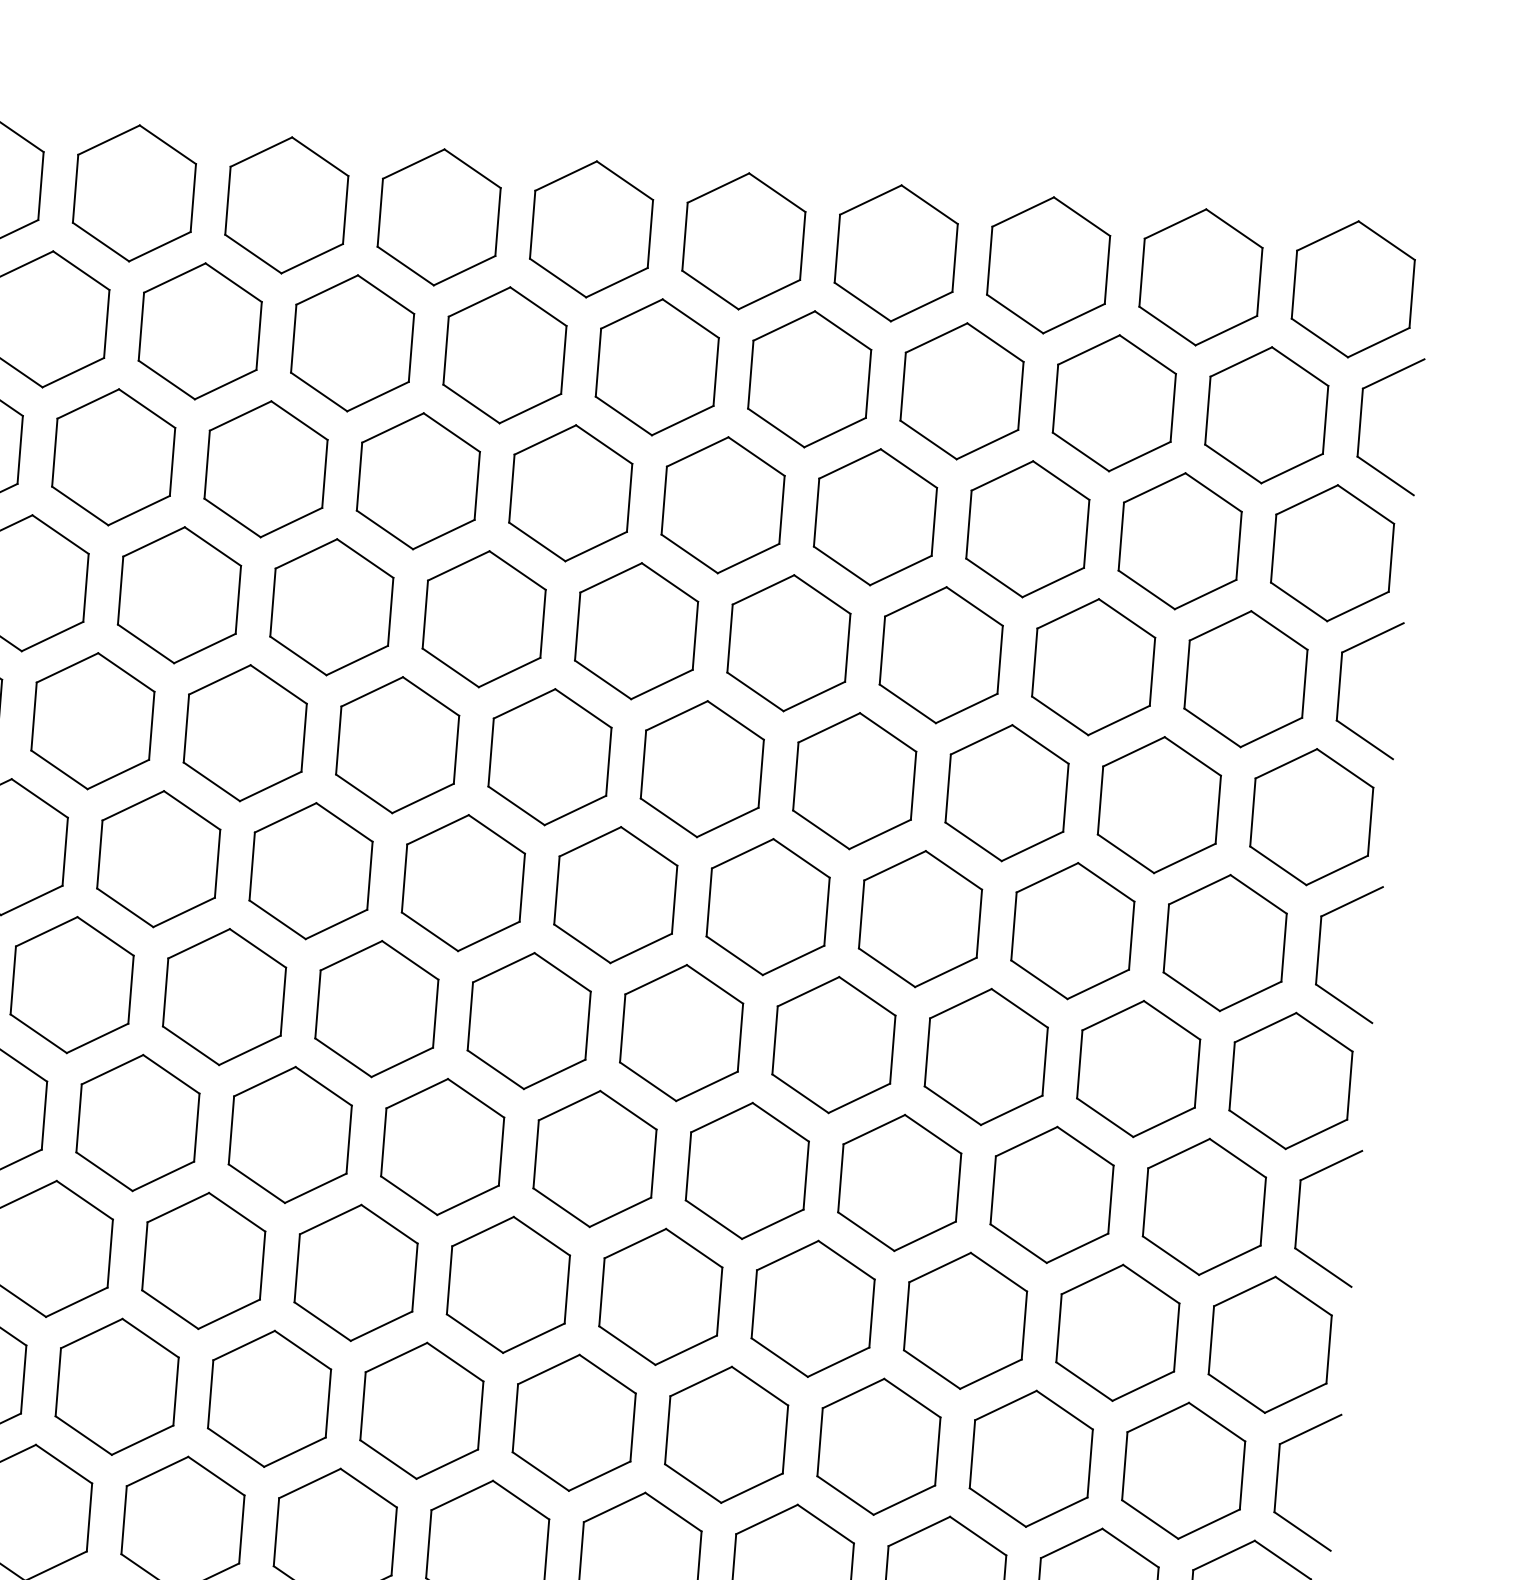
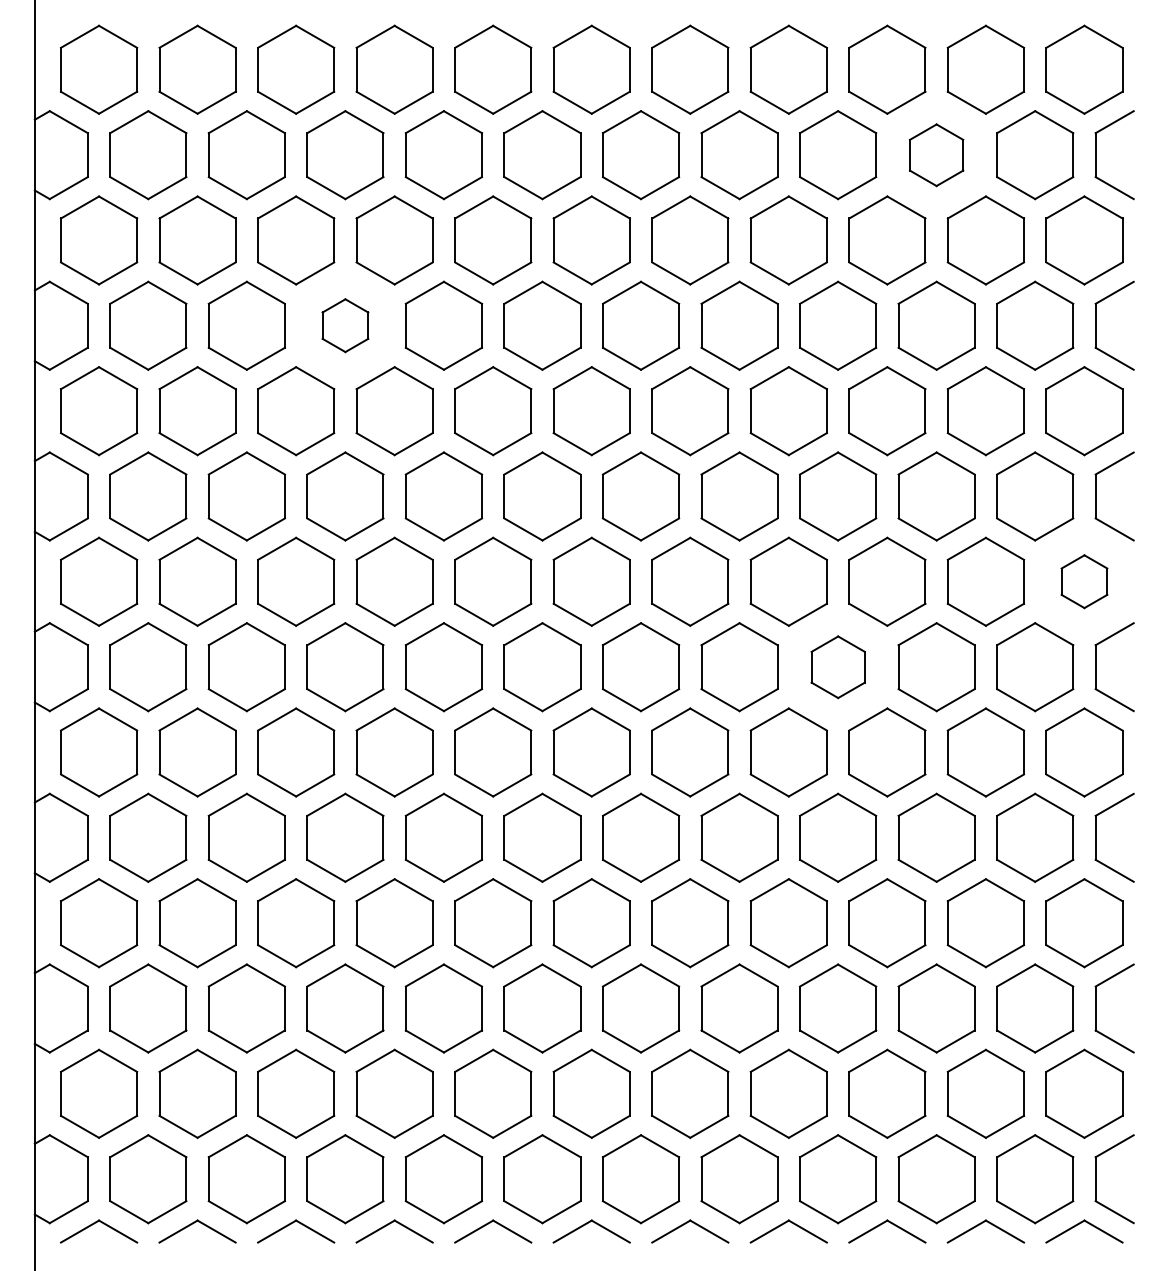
part: (1114, 403) -> (936, 155), size x0.7
part: (179, 594) -> (345, 325), size x0.6
part: (1291, 1080) -> (1084, 581), size x0.6
part: (900, 1183) -> (838, 667), size x0.7

